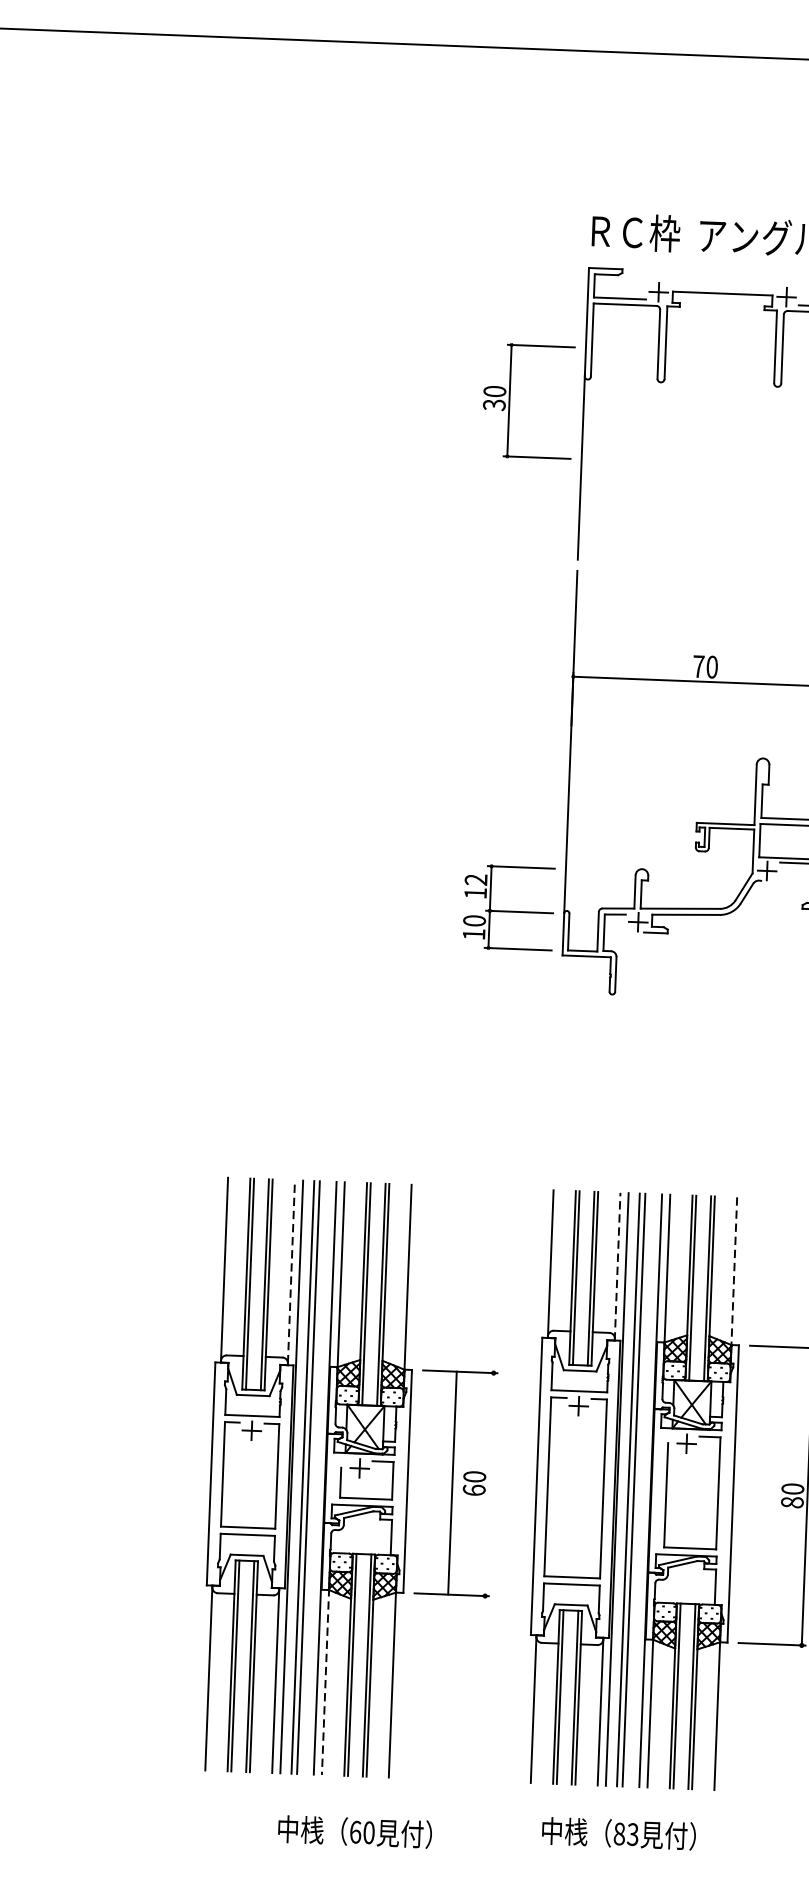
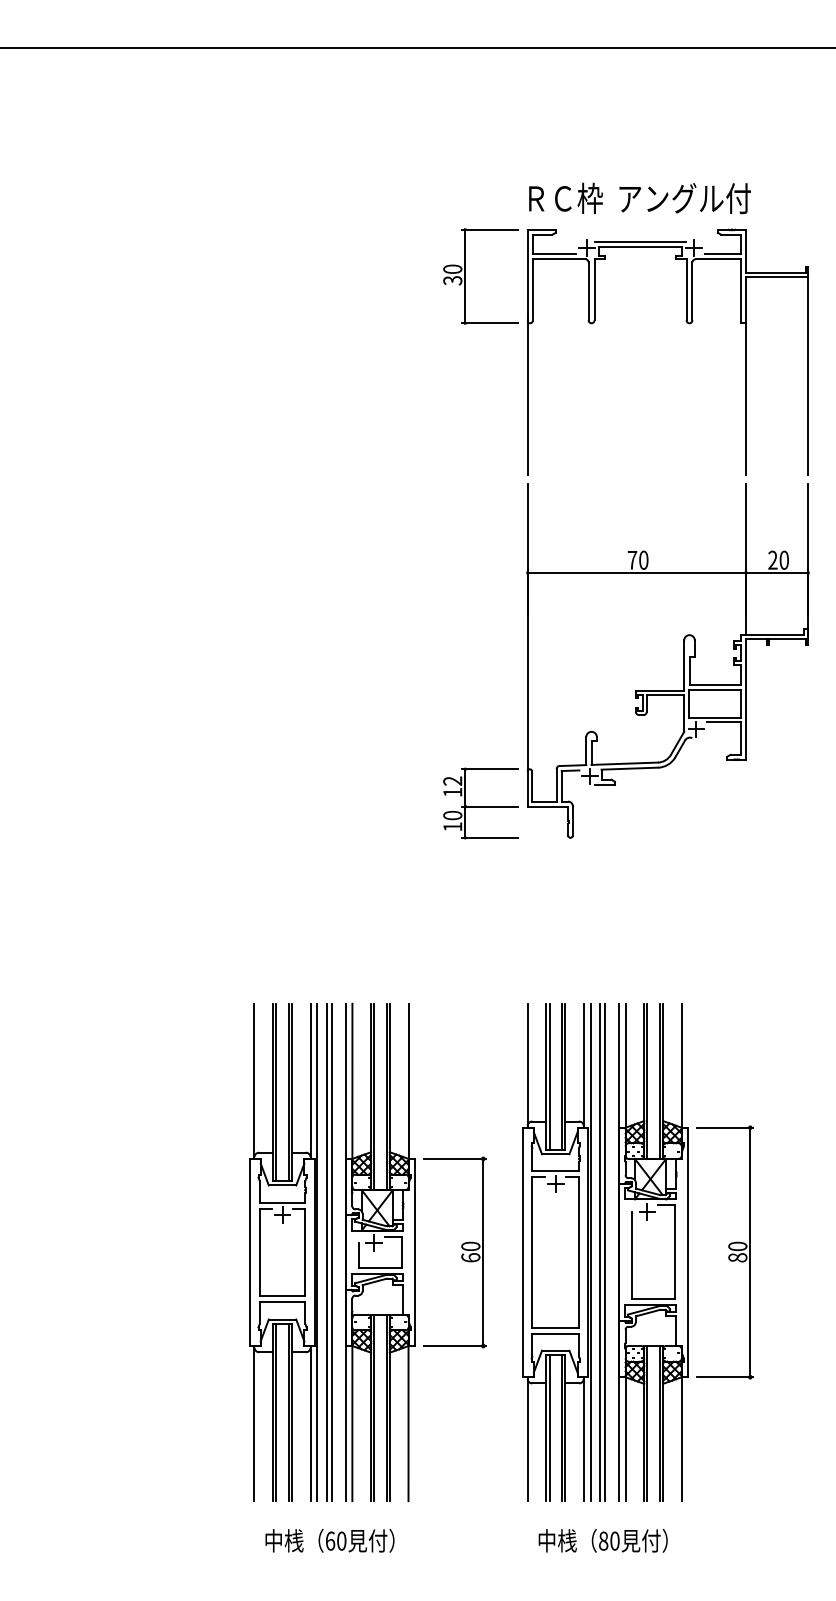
line: (722, 287) -> (640, 241), added
part: (509, 400) -> (465, 276), moved
part: (508, 907) -> (480, 803), moved
line: (617, 1266) -> (583, 1065), dashed -> solid
line: (291, 1271) -> (310, 1080), dashed -> solid
line: (734, 1272) -> (681, 1066), dashed -> solid
line: (452, 1483) -> (483, 1252), moved
line: (325, 1682) -> (352, 1423), dashed -> solid
text: (354, 1831) -> (329, 1540), moved
text: (632, 1833) -> (614, 1540), 83 -> 80

